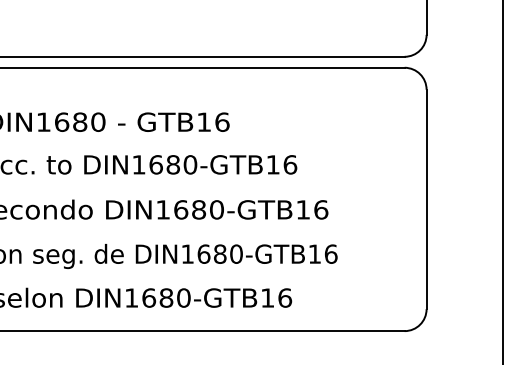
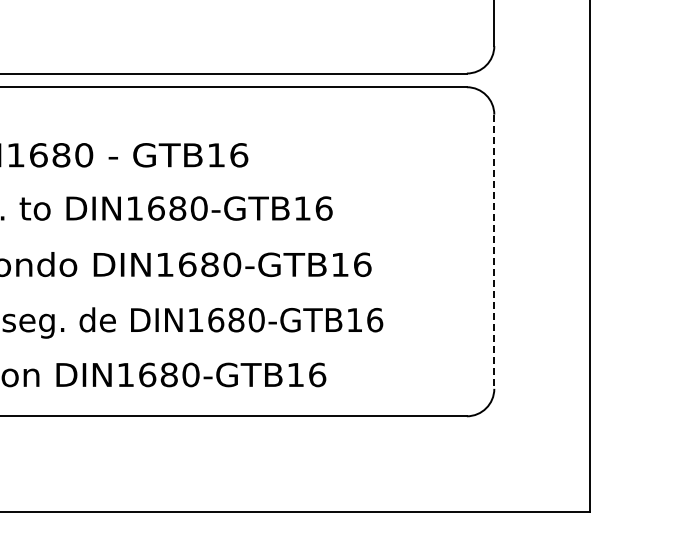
line: (426, 200) -> (494, 252), solid -> dashed

